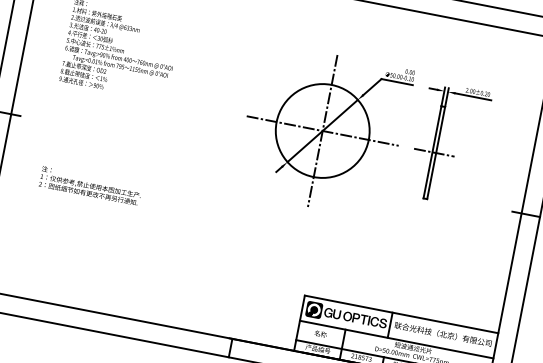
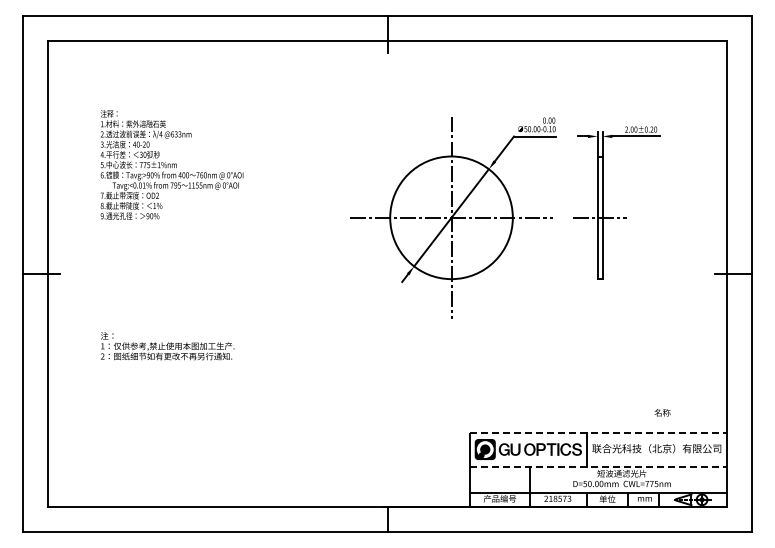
line: (401, 314) -> (598, 433), solid -> dashed
text: (320, 333) -> (662, 412), moved
line: (396, 339) -> (598, 466), solid -> dashed

